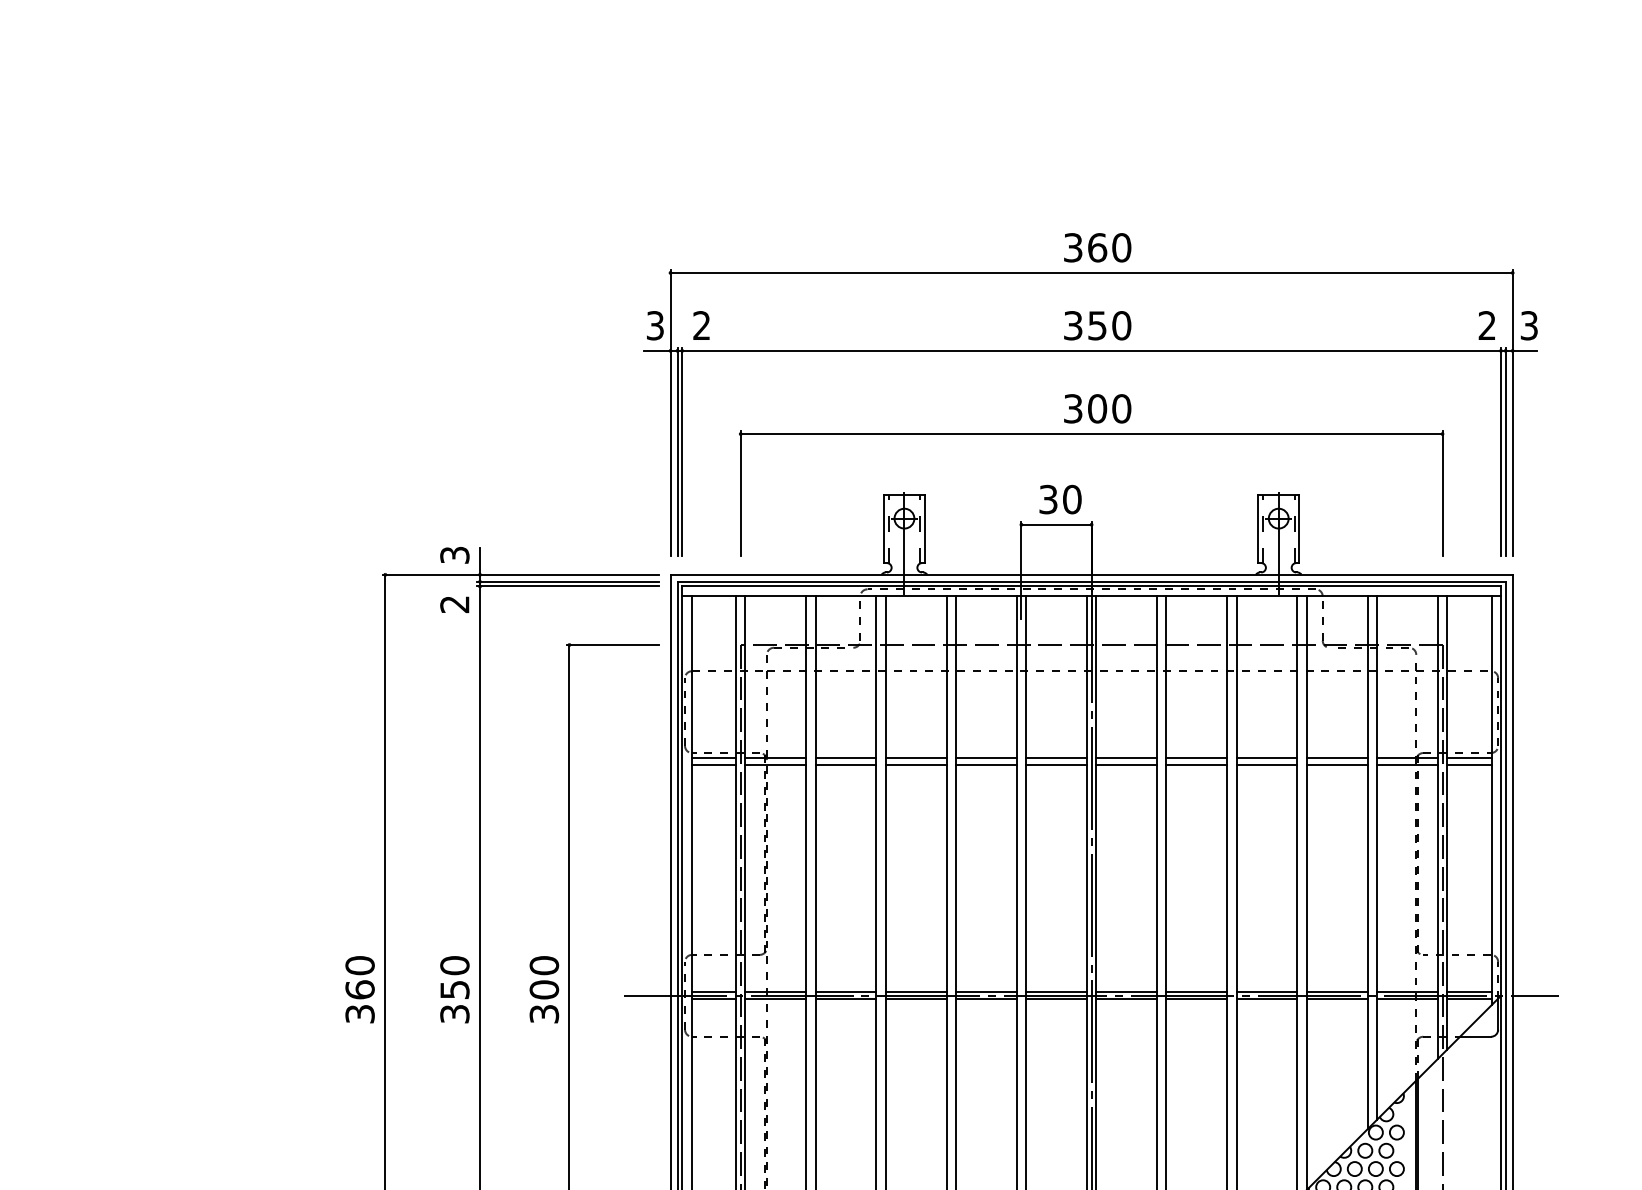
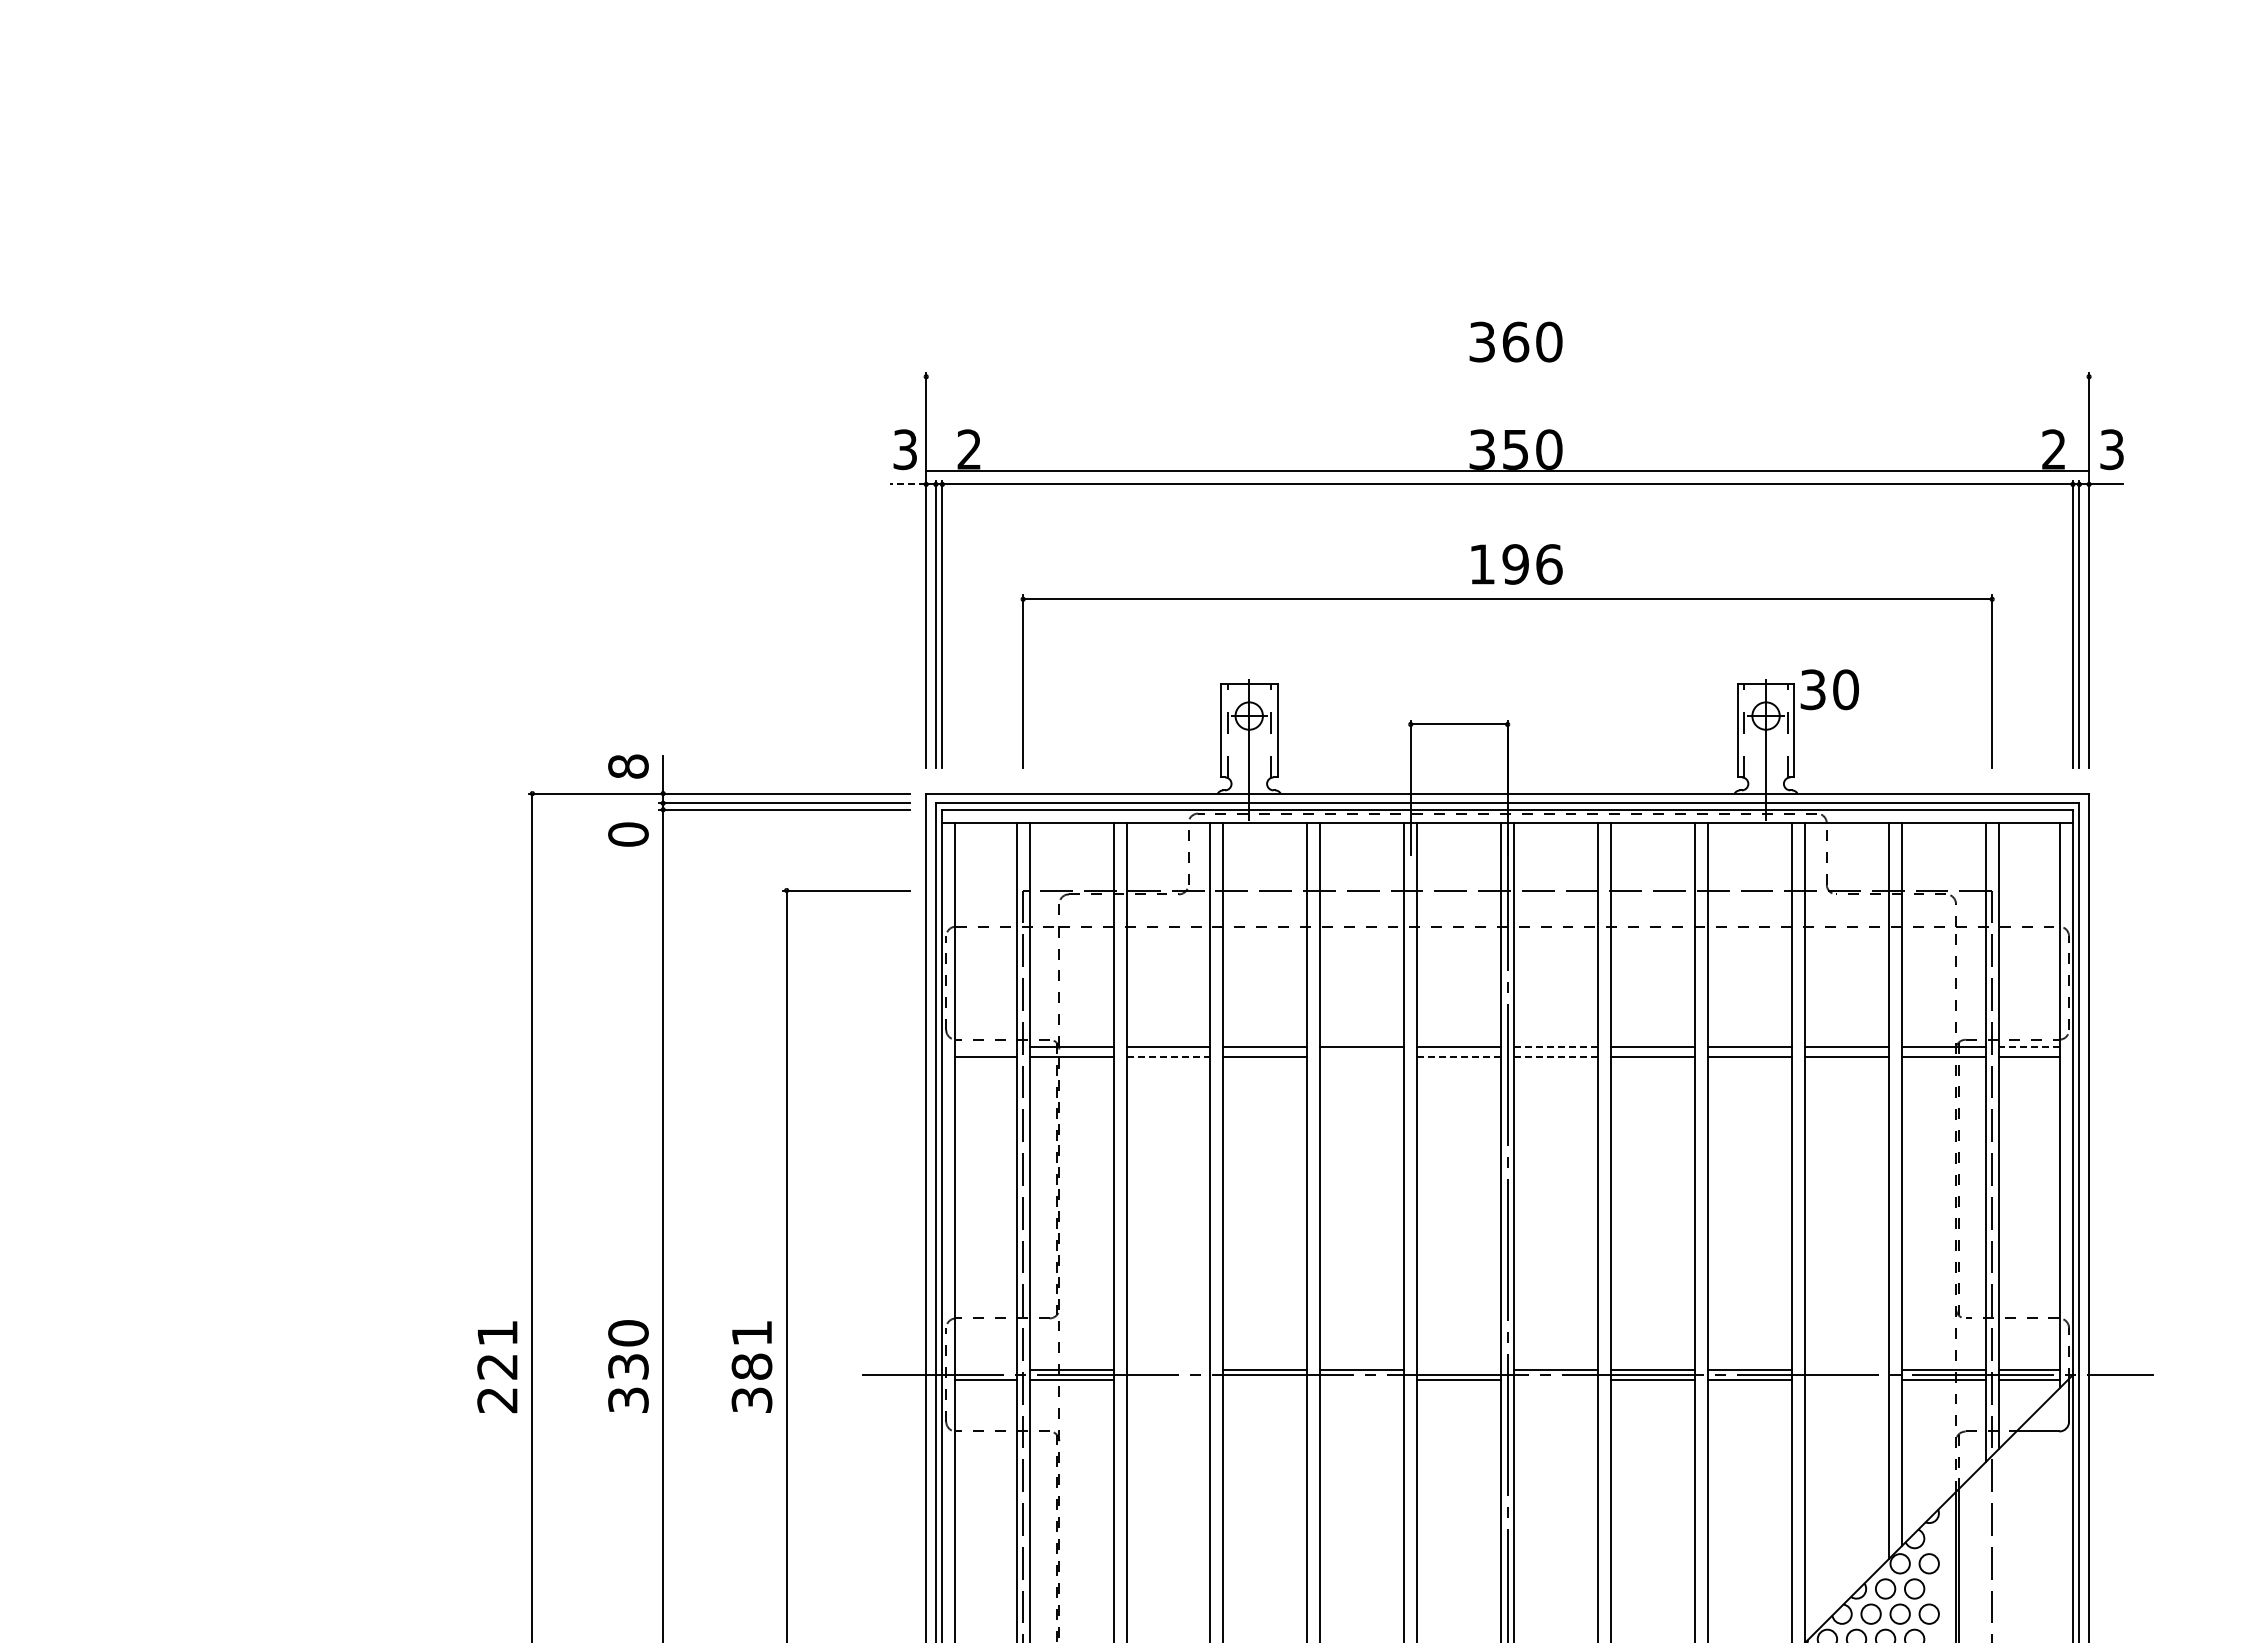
line: (1091, 272) -> (1507, 470), moved
line: (656, 350) -> (907, 484), solid -> dashed
text: (1097, 408) -> (1515, 564), 300 -> 196
text: (1060, 499) -> (1829, 689), moved
text: (454, 555) -> (628, 766), 3 -> 8
text: (454, 604) -> (628, 834), 2 -> 0
line: (713, 758) -> (985, 1047), removed
line: (1126, 758) -> (1556, 1047), solid -> dashed
line: (1469, 758) -> (2029, 1047), solid -> dashed
line: (845, 765) -> (1168, 1056), solid -> dashed
line: (986, 765) -> (1362, 1056), removed
line: (1056, 765) -> (1459, 1056), solid -> dashed
line: (1126, 765) -> (1556, 1056), solid -> dashed
text: (543, 977) -> (751, 1349), 300 -> 381
text: (360, 989) -> (497, 1366), 360 -> 221
text: (454, 989) -> (628, 1366), 350 -> 330
line: (713, 992) -> (985, 1370), removed
line: (845, 992) -> (1168, 1370), removed
line: (1056, 992) -> (1459, 1370), removed
line: (1336, 992) -> (1846, 1370), removed
line: (845, 999) -> (1168, 1379), removed
line: (916, 999) -> (1265, 1379), removed
line: (986, 999) -> (1362, 1379), removed
line: (1126, 999) -> (1556, 1379), removed
line: (1336, 999) -> (1846, 1379), removed

